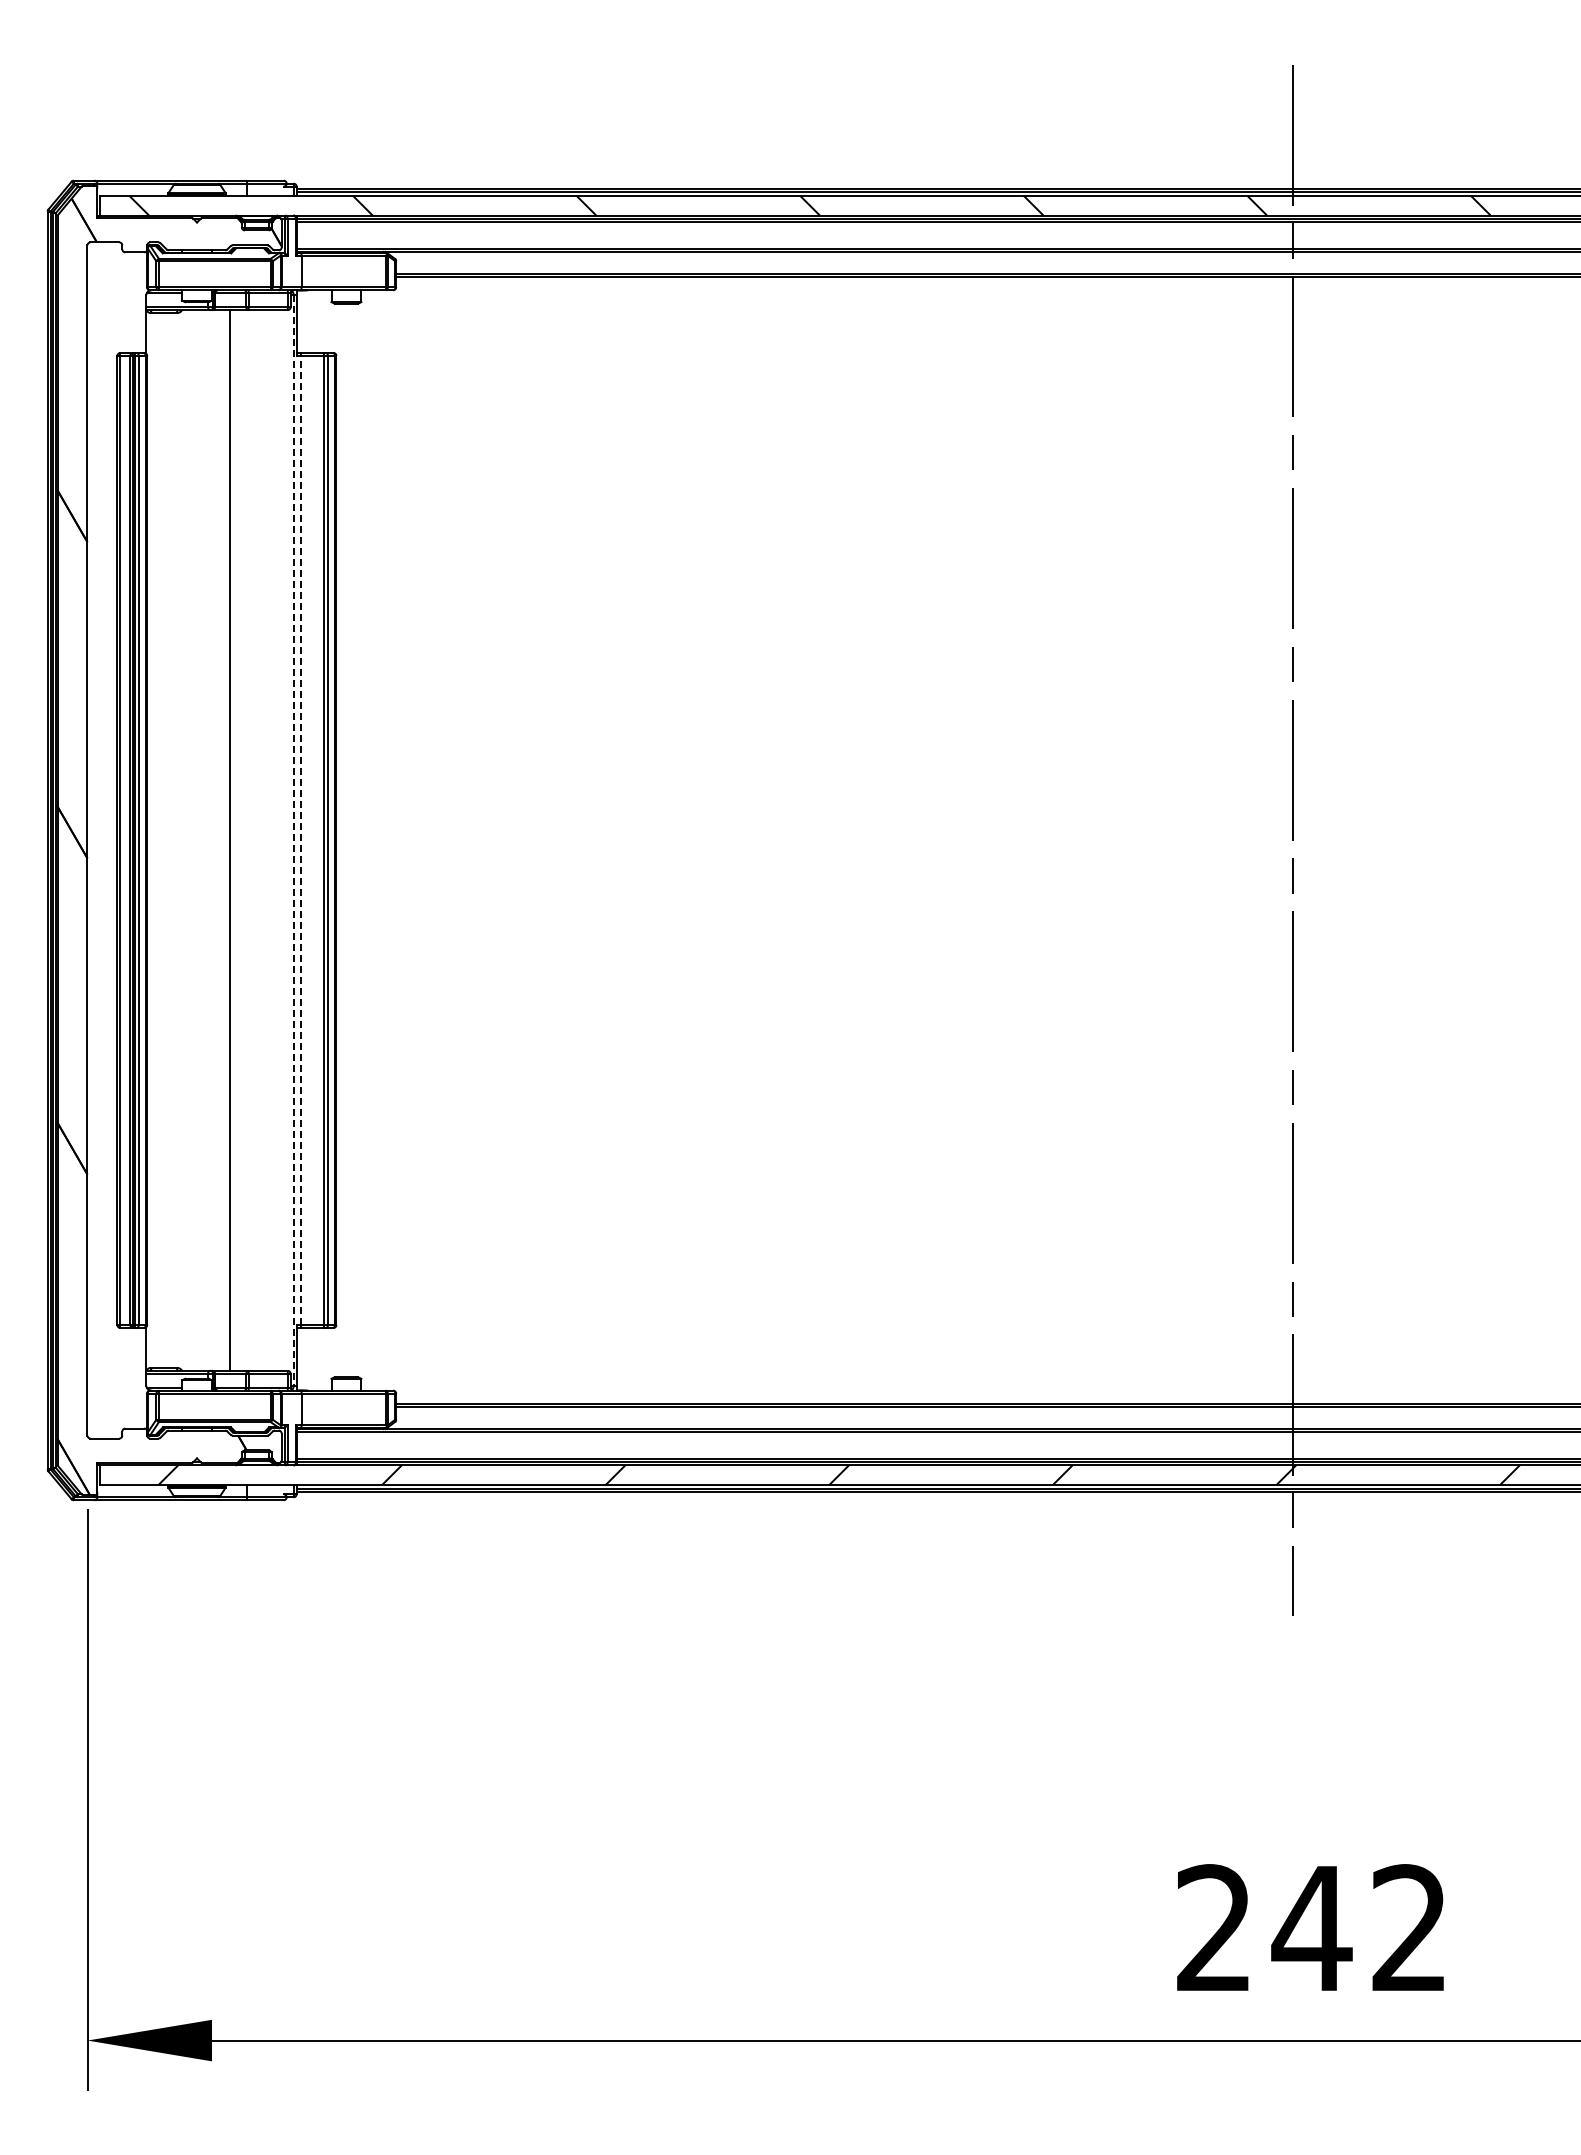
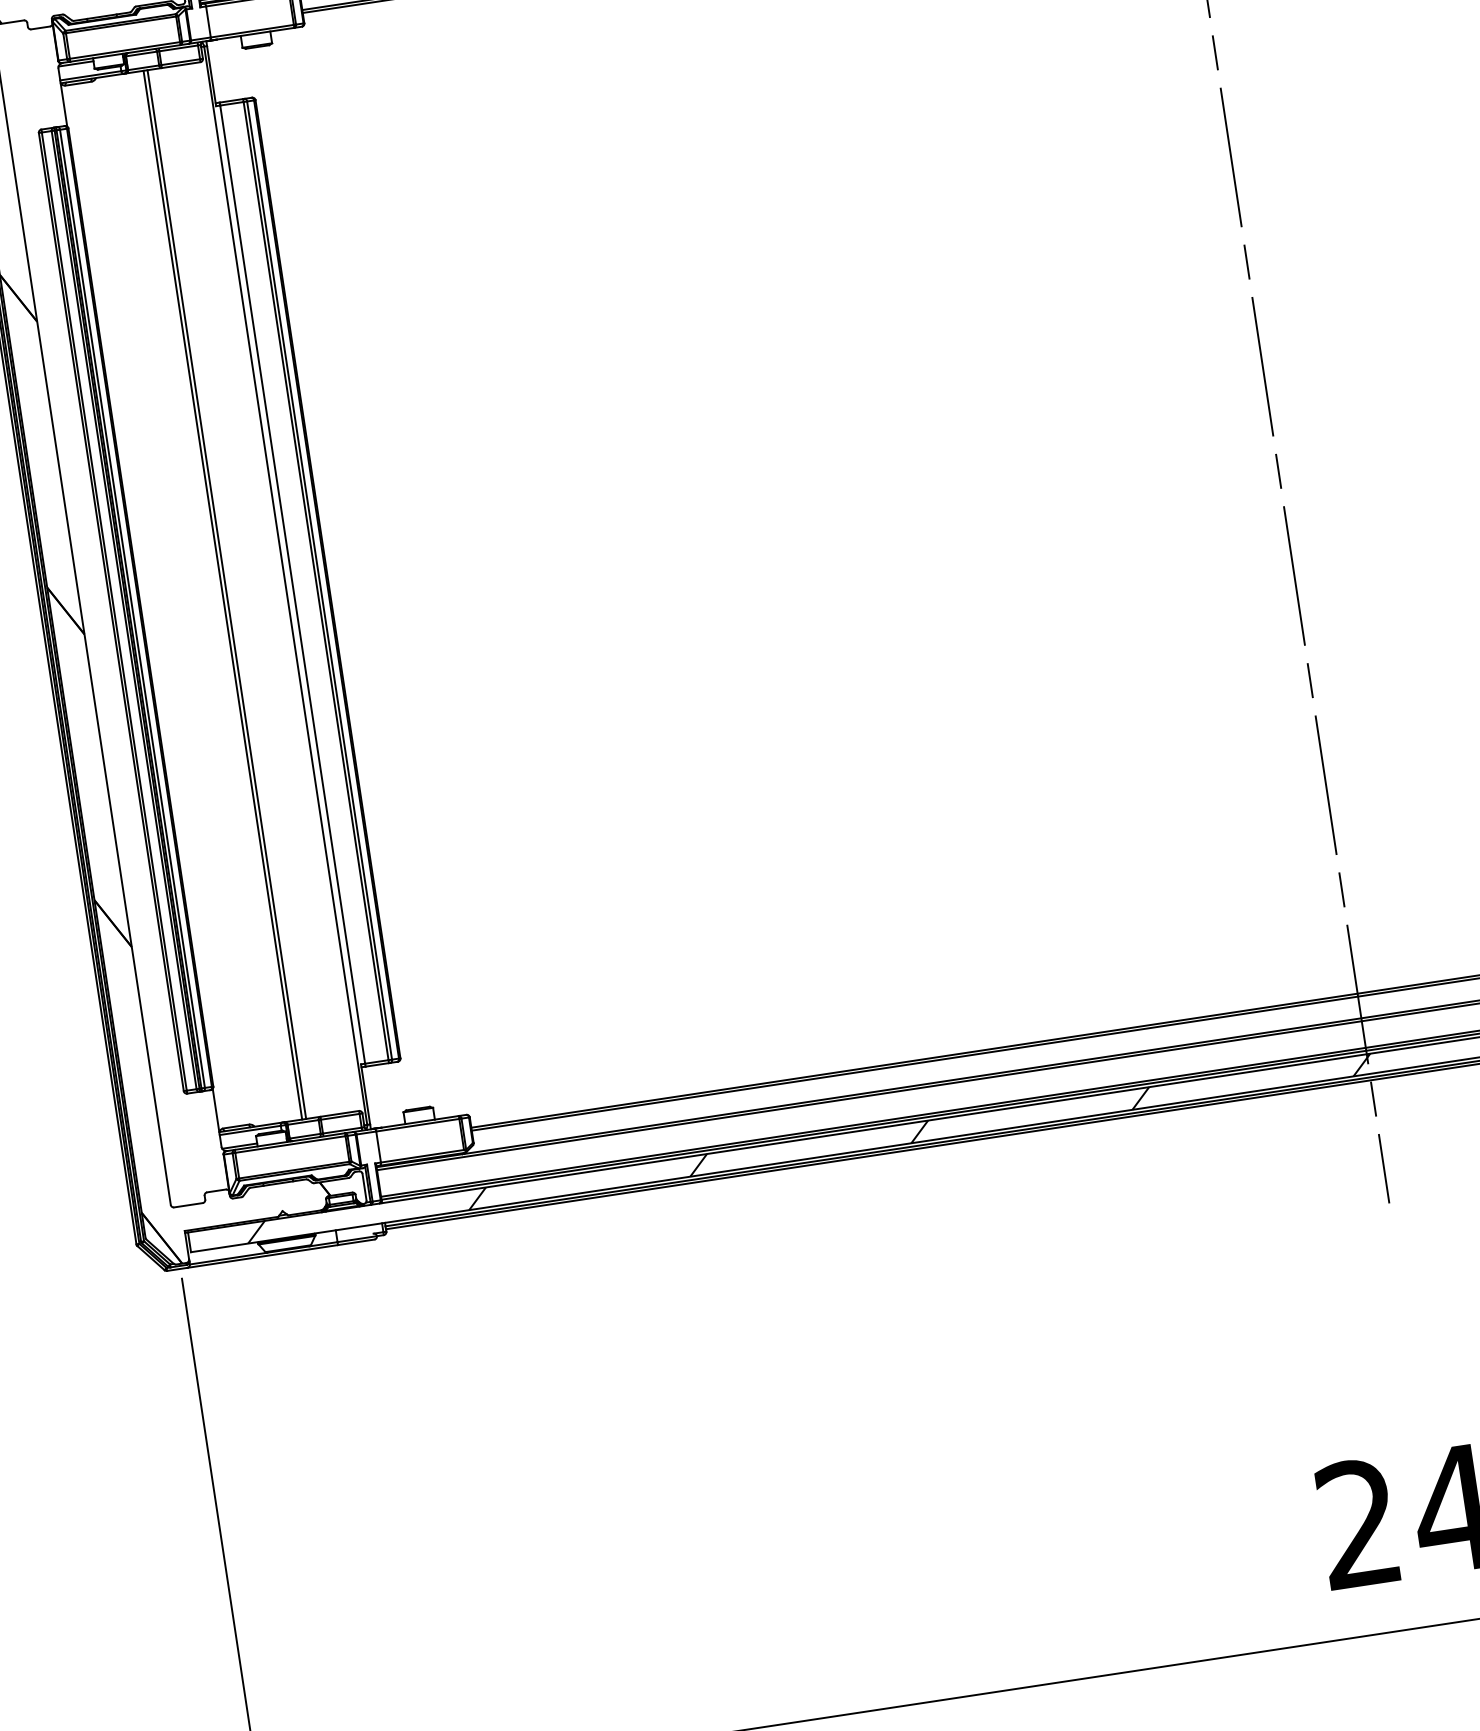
line: (234, 840) -> (227, 594), added
line: (293, 840) -> (285, 585), dashed -> solid
line: (300, 840) -> (292, 584), dashed -> solid

